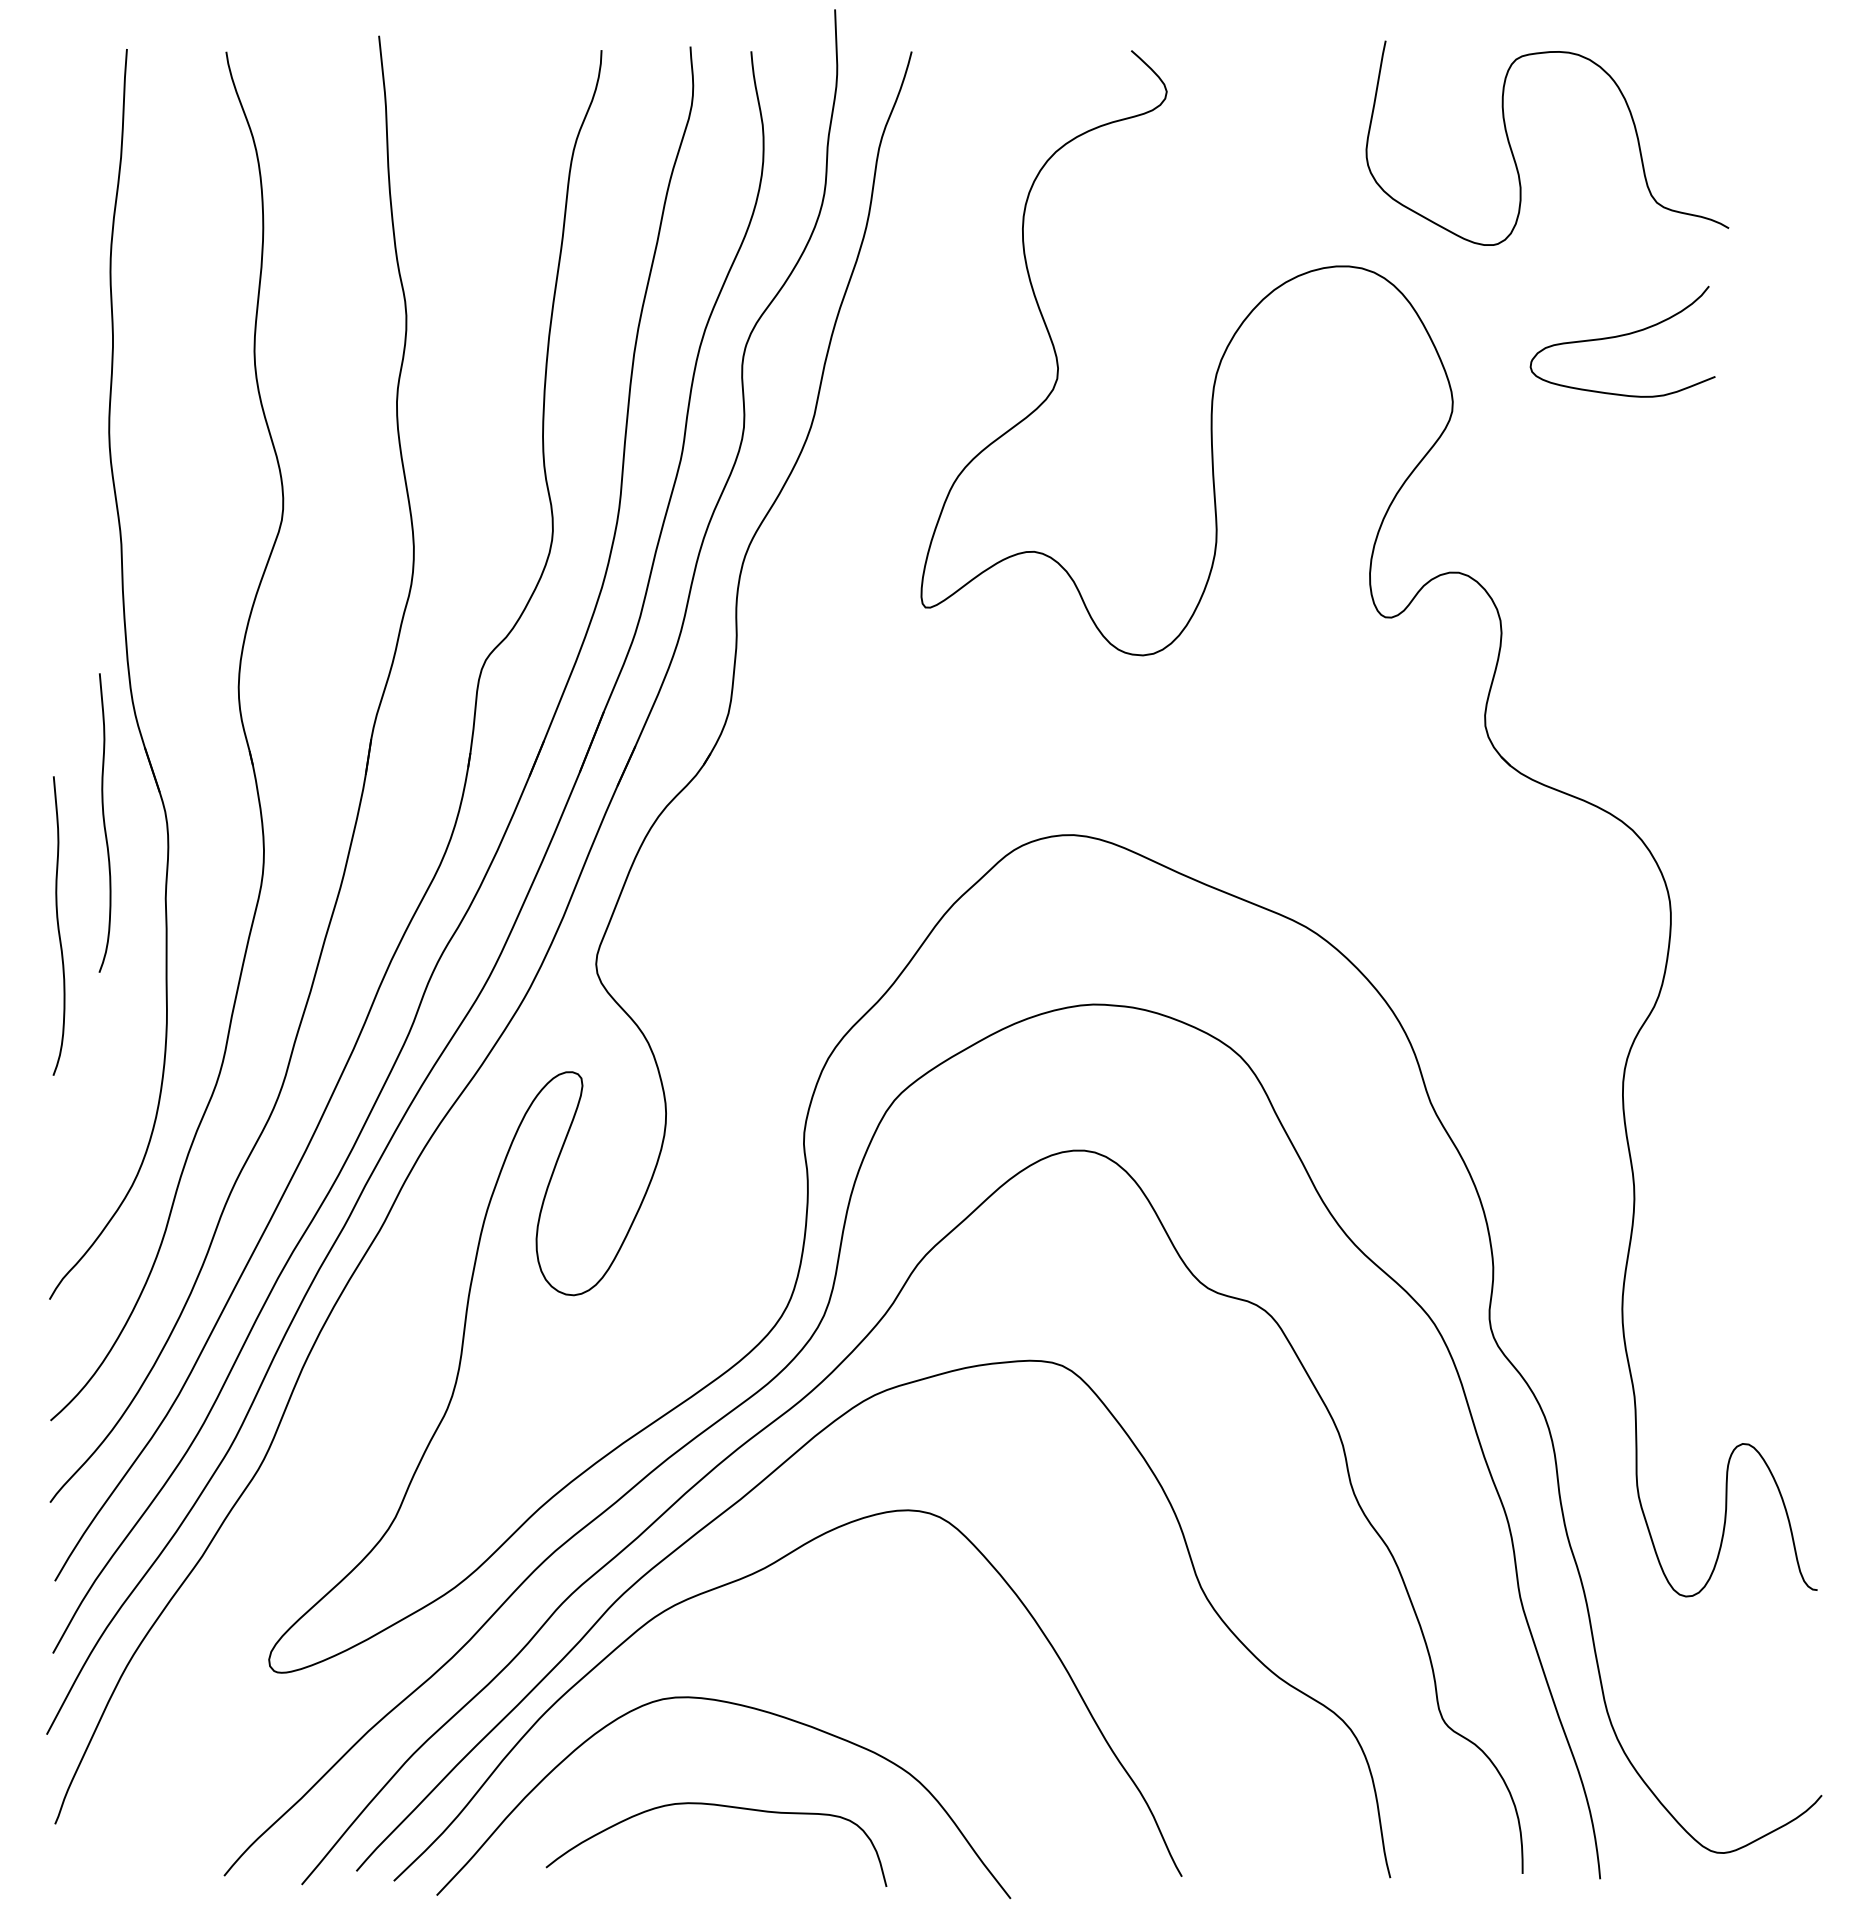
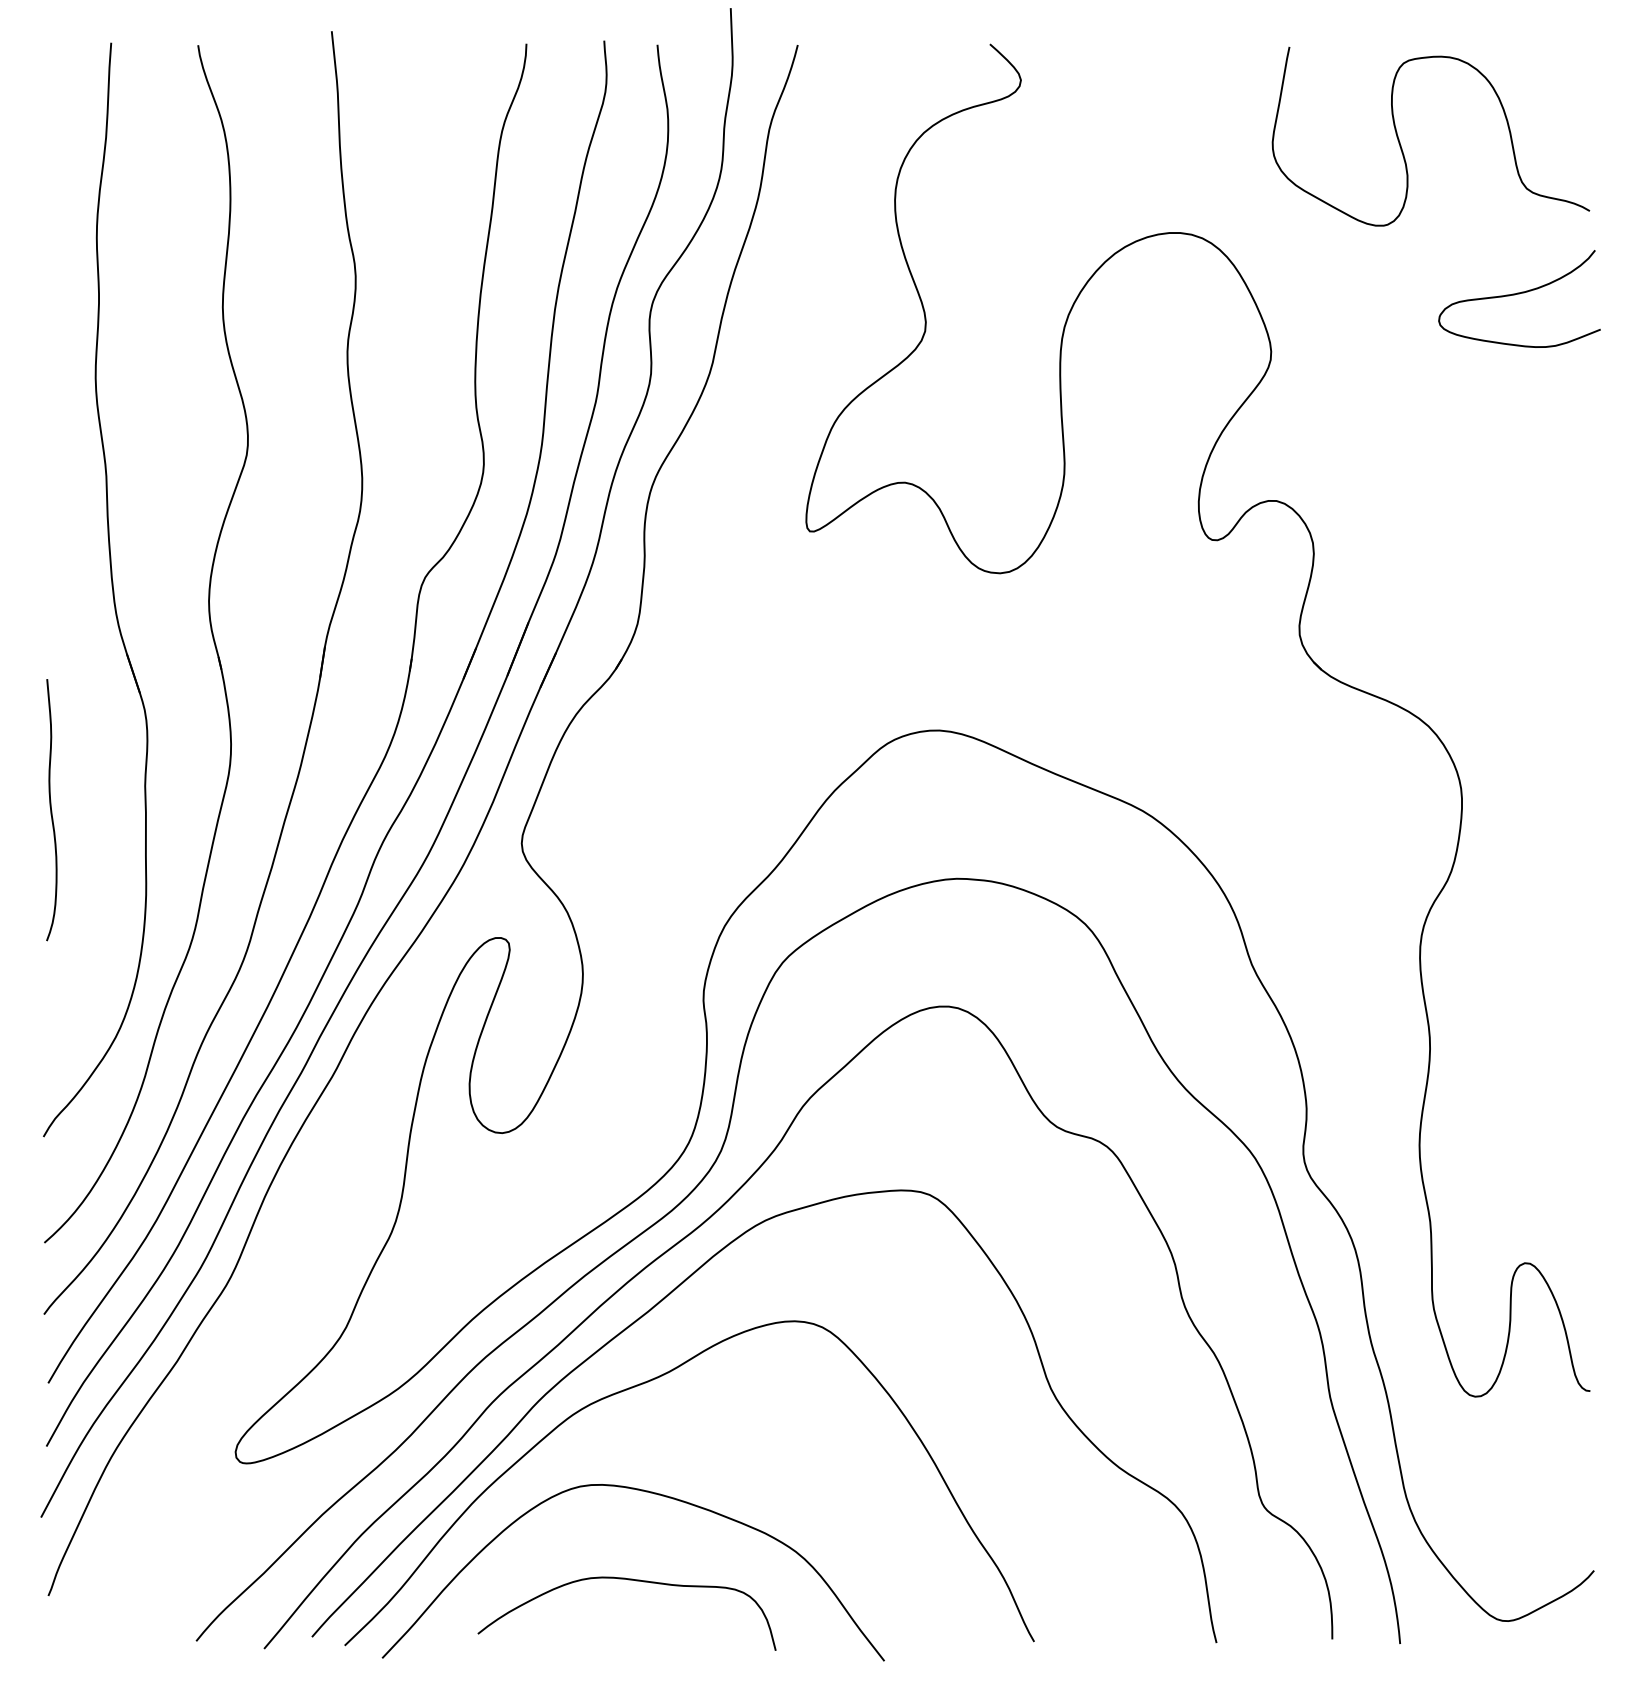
curve: (1512, 149) -> (1400, 142), moved
curve: (1622, 336) -> (1519, 294), moved
curve: (104, 822) -> (91, 719), removed

